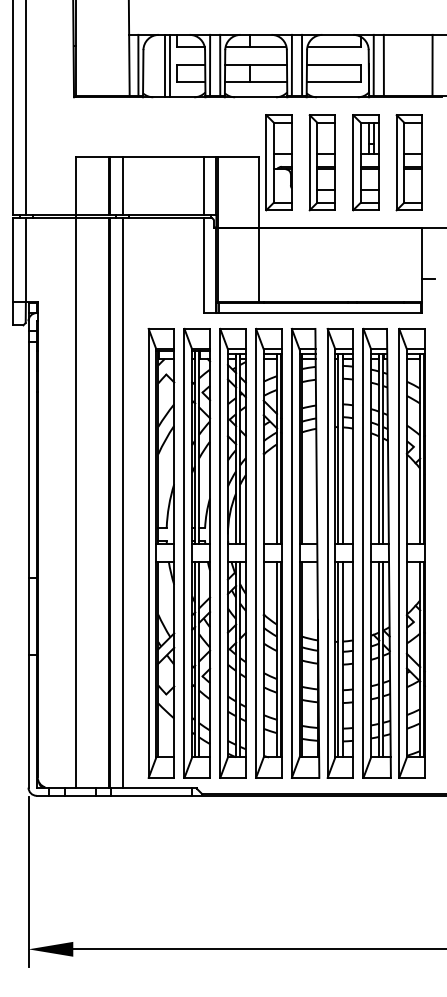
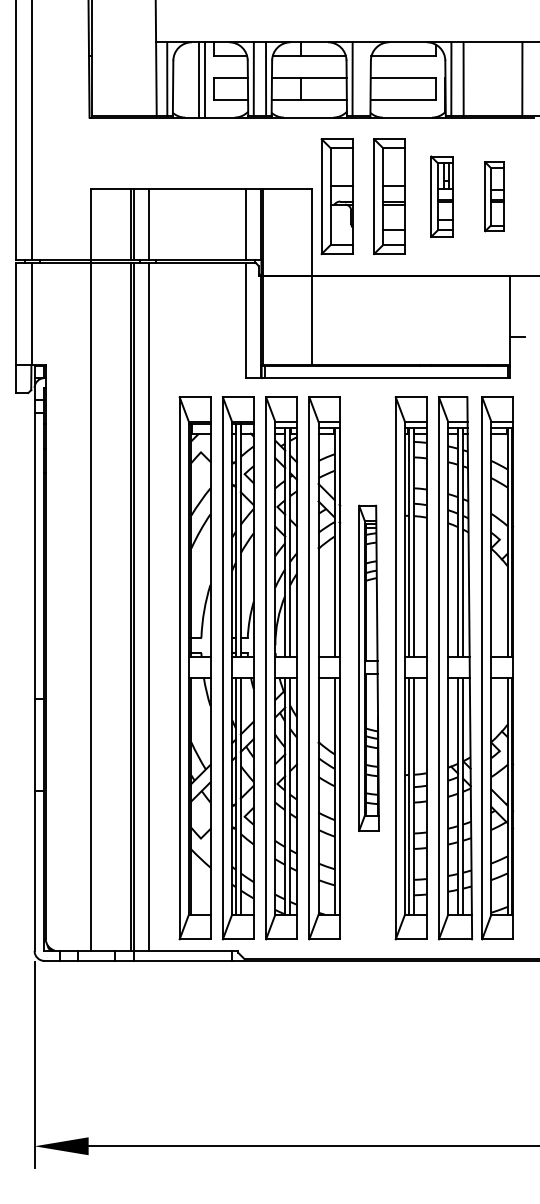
line: (301, 65) -> (364, 79), removed
part: (365, 162) -> (441, 196), size x0.7
part: (409, 162) -> (494, 196), size x0.6
part: (305, 553) -> (368, 668), size x0.6

